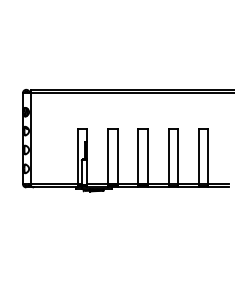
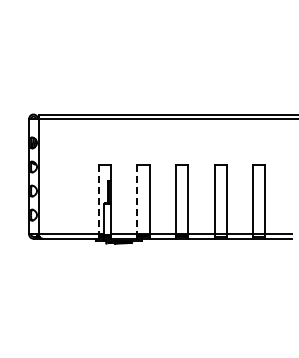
line: (77, 156) -> (98, 199), solid -> dashed
line: (108, 156) -> (137, 199), solid -> dashed

